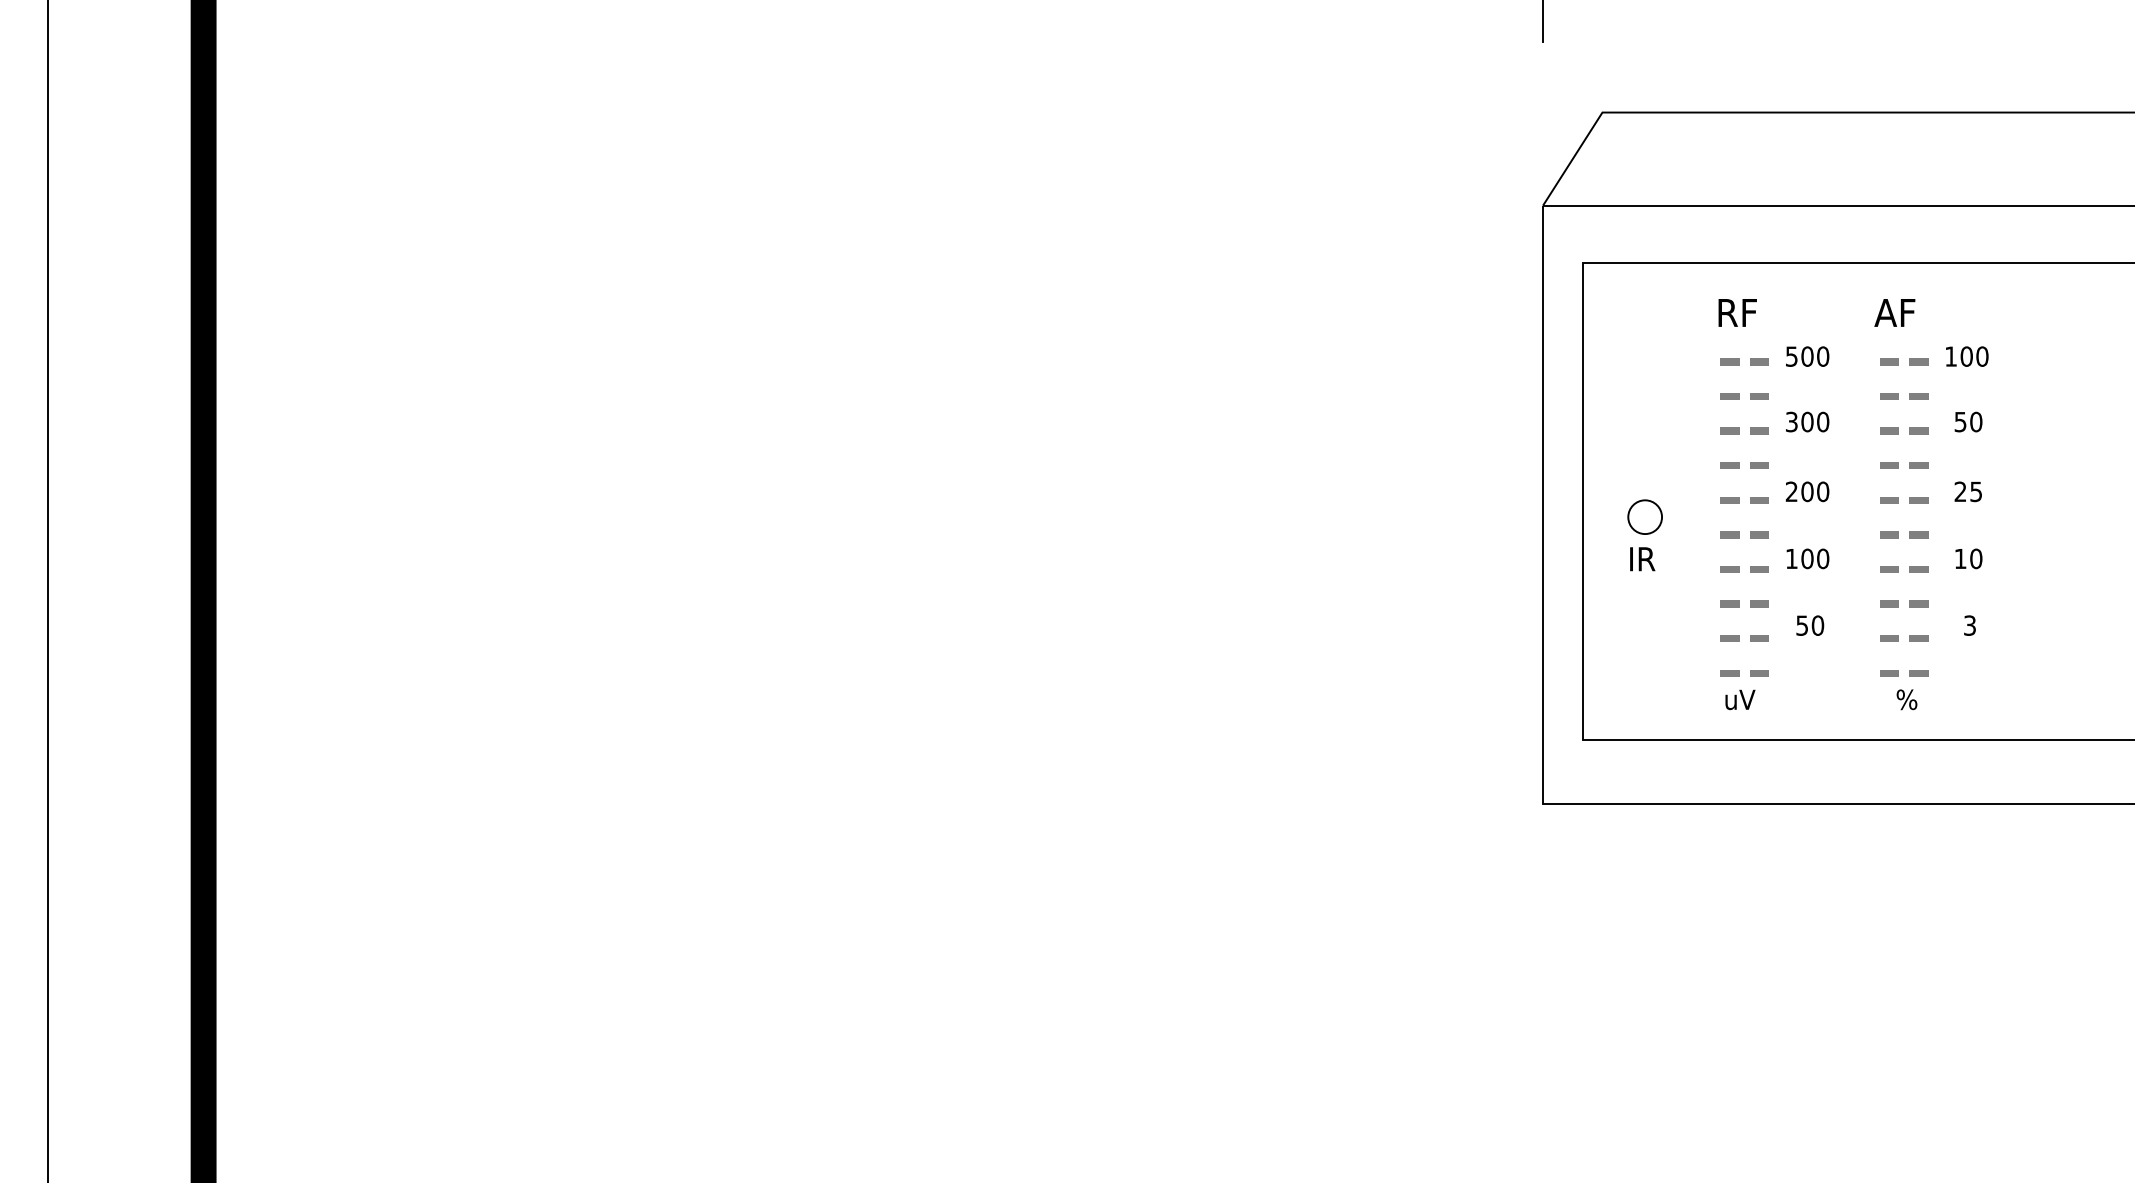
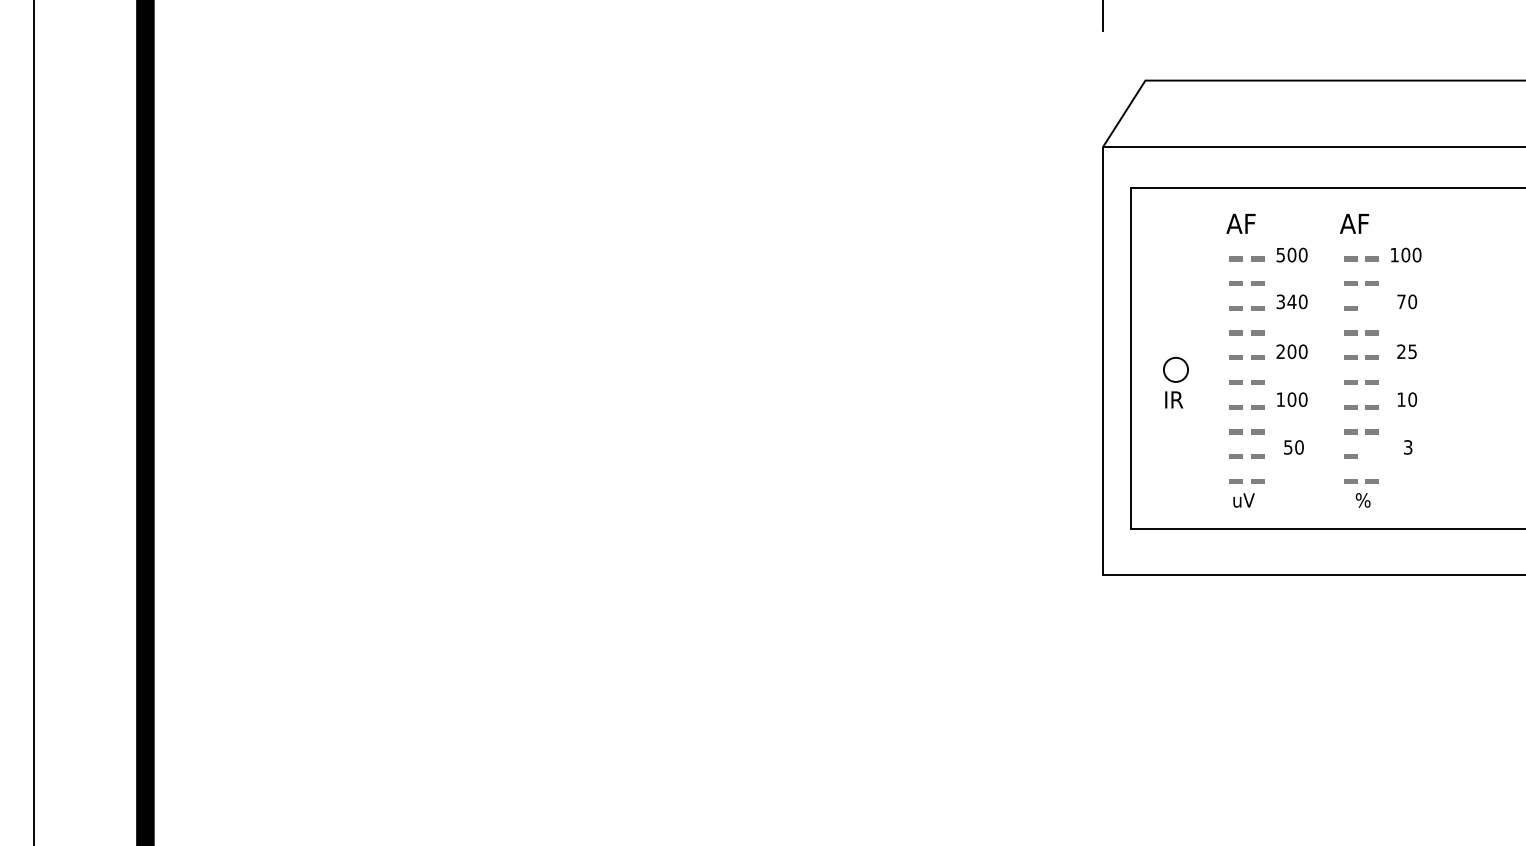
text: (1735, 312) -> (1240, 223), RF -> AF
text: (1806, 421) -> (1291, 301), 300 -> 340
text: (1960, 421) -> (1401, 301), 50 -> 70
fill: (1918, 431) -> (1371, 308), removed
fill: (1918, 638) -> (1371, 456), removed

